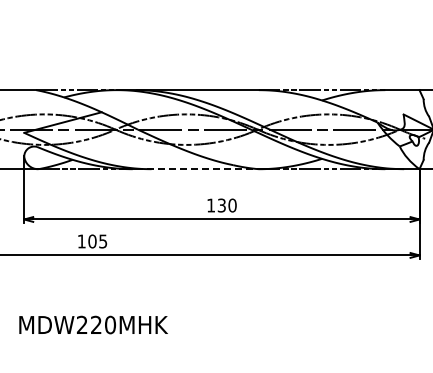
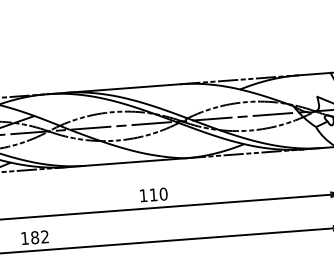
line: (197, 169) -> (128, 162), dashed -> solid
text: (221, 205) -> (153, 194), 130 -> 110
text: (97, 241) -> (39, 237), 105 -> 182

